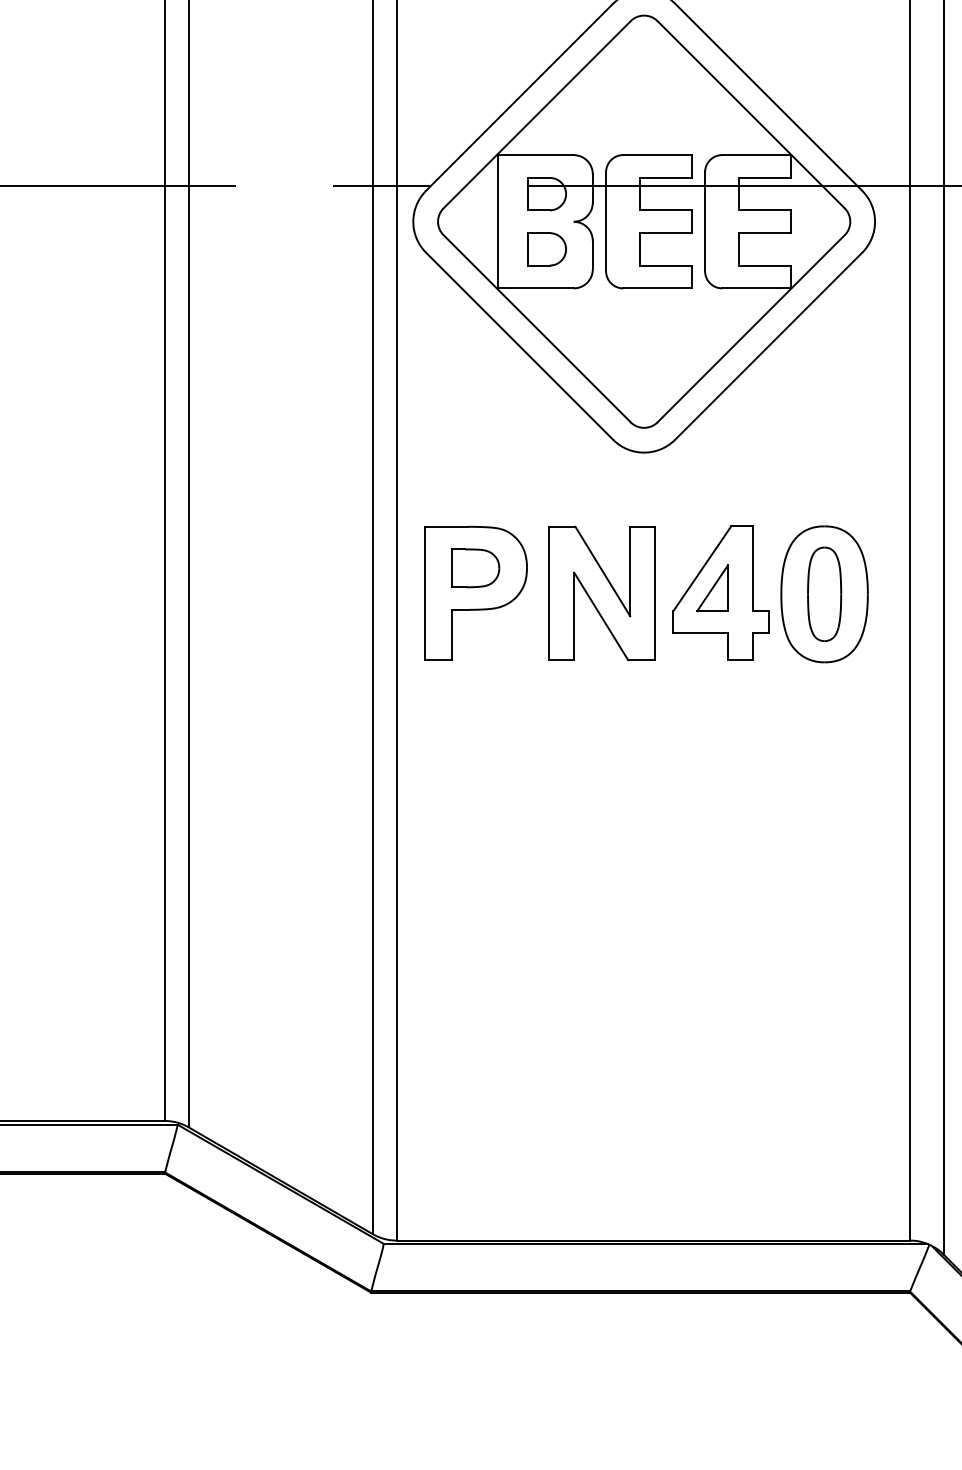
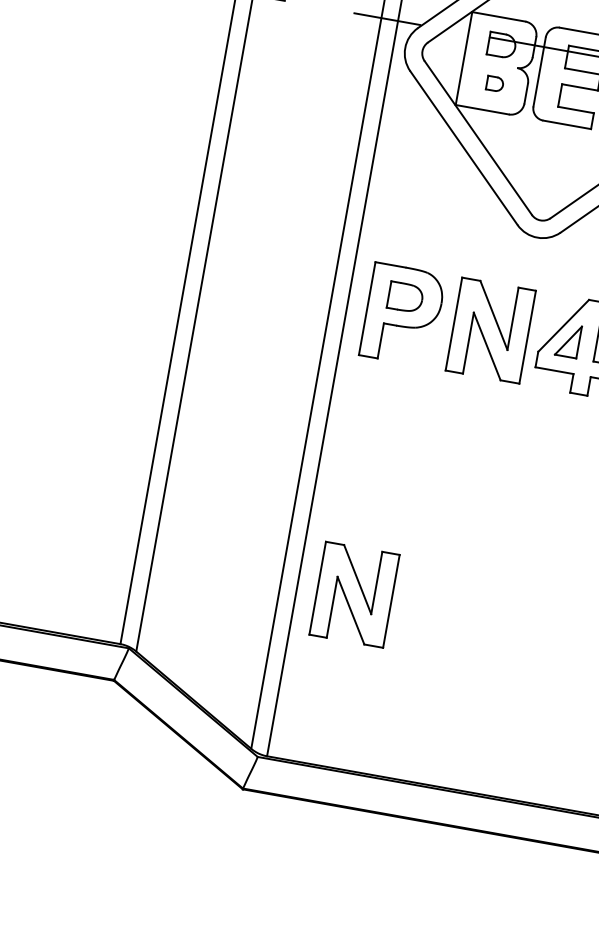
part: (546, 249) -> (494, 83), size x0.6
part: (477, 993) -> (354, 594), added

